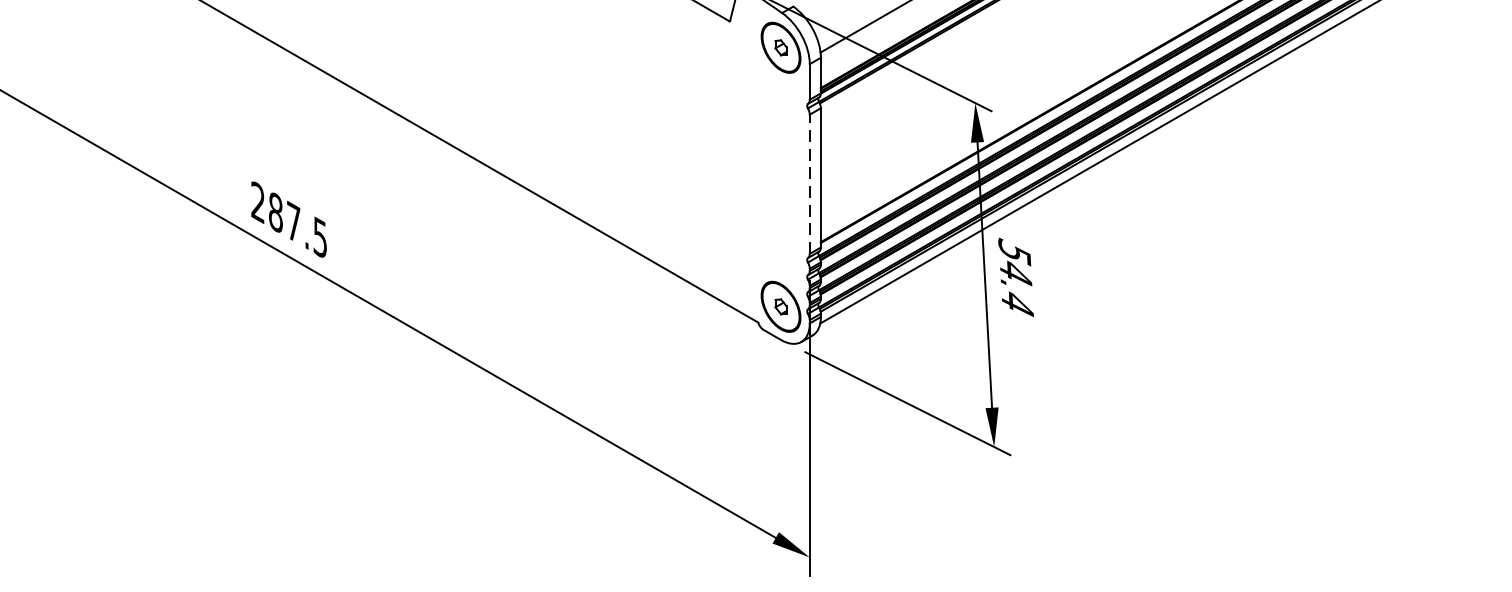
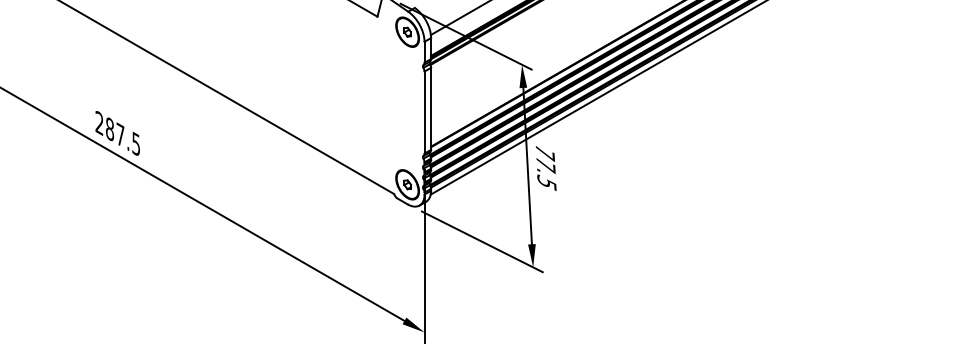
line: (809, 184) -> (424, 112), dashed -> solid
text: (1015, 277) -> (545, 167), 54.4 -> 77.5

